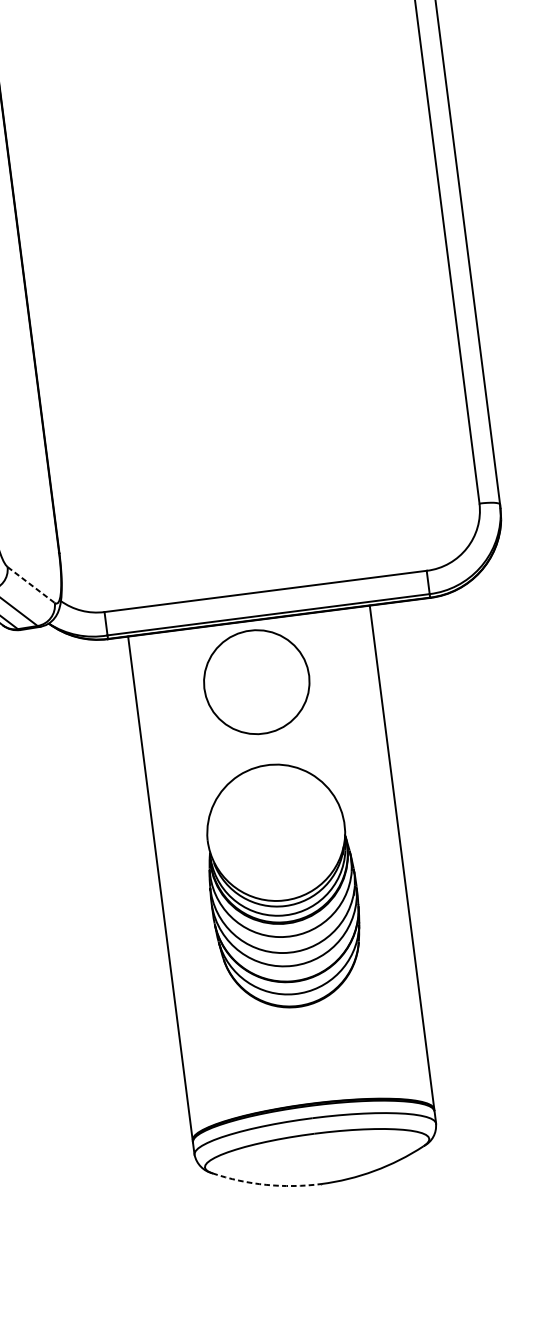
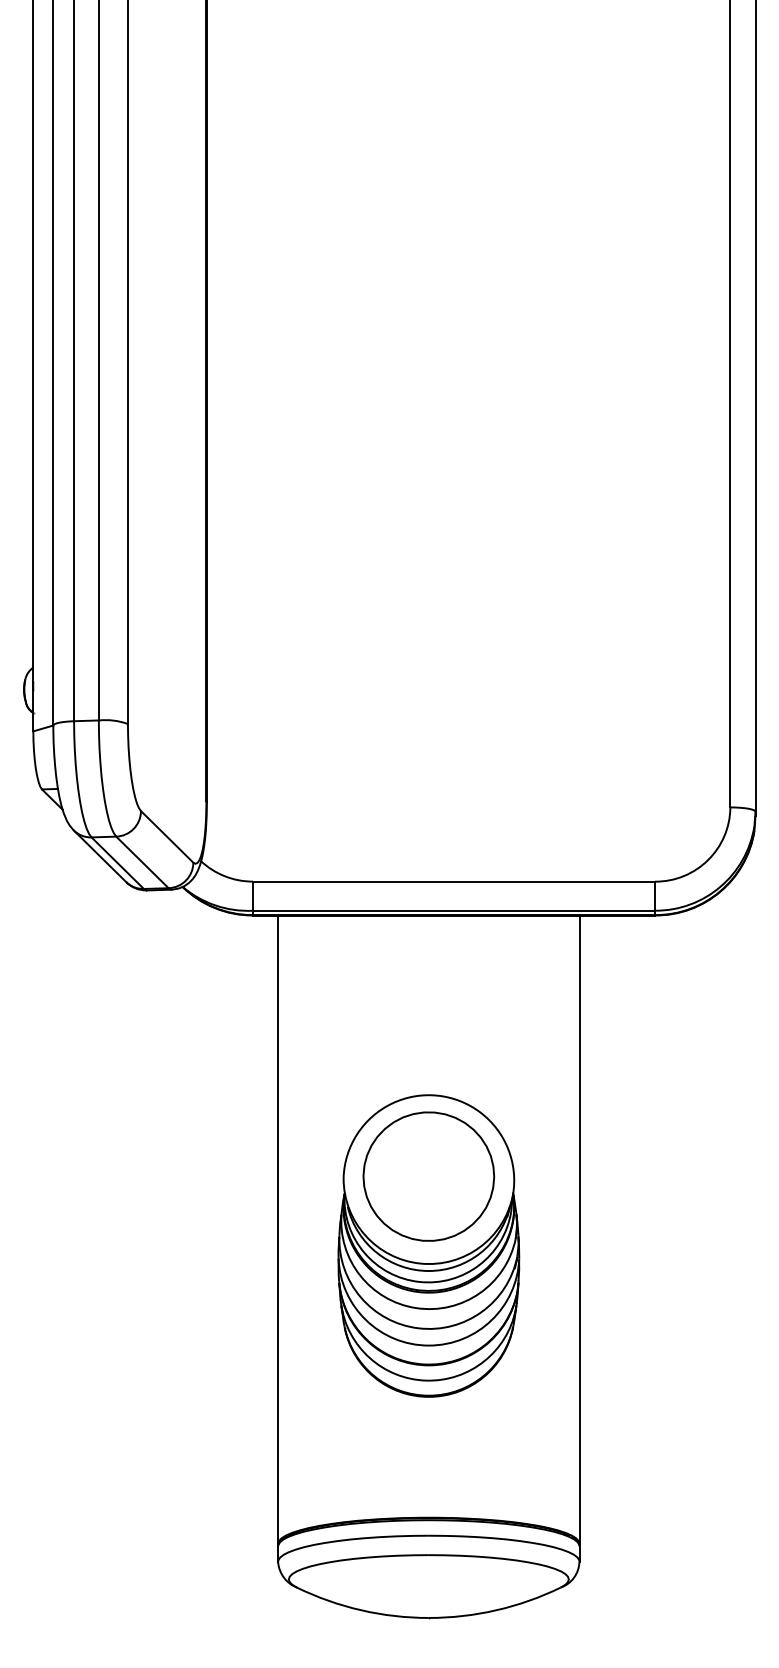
line: (31, 584) -> (167, 836), dashed -> solid
part: (256, 682) -> (428, 1176), moved
arc: (266, 1185) -> (361, 1610), dashed -> solid

